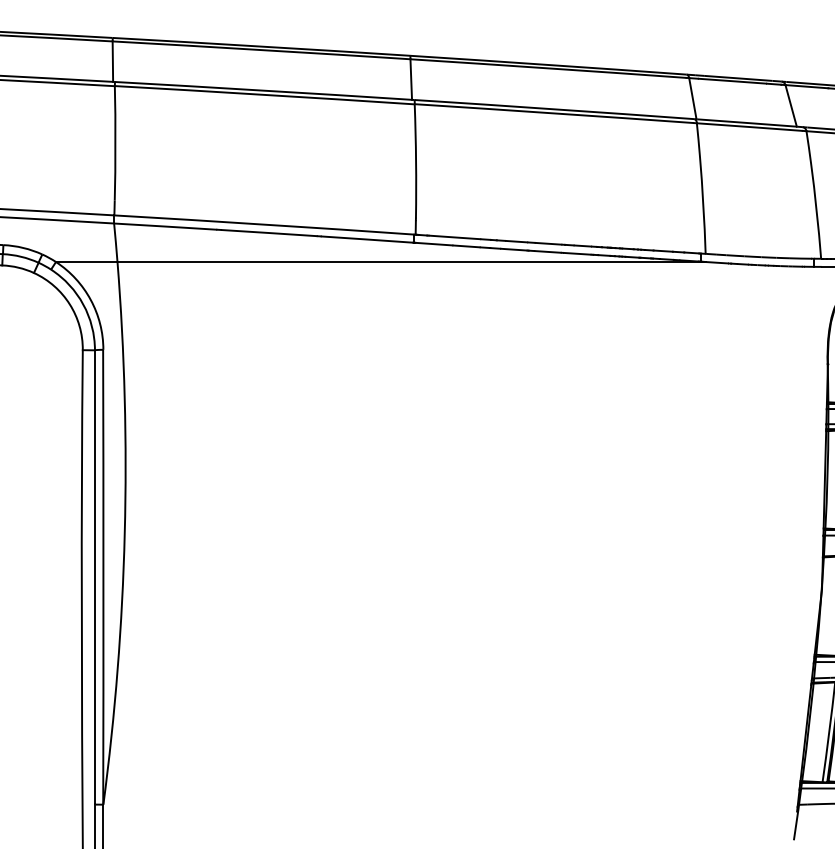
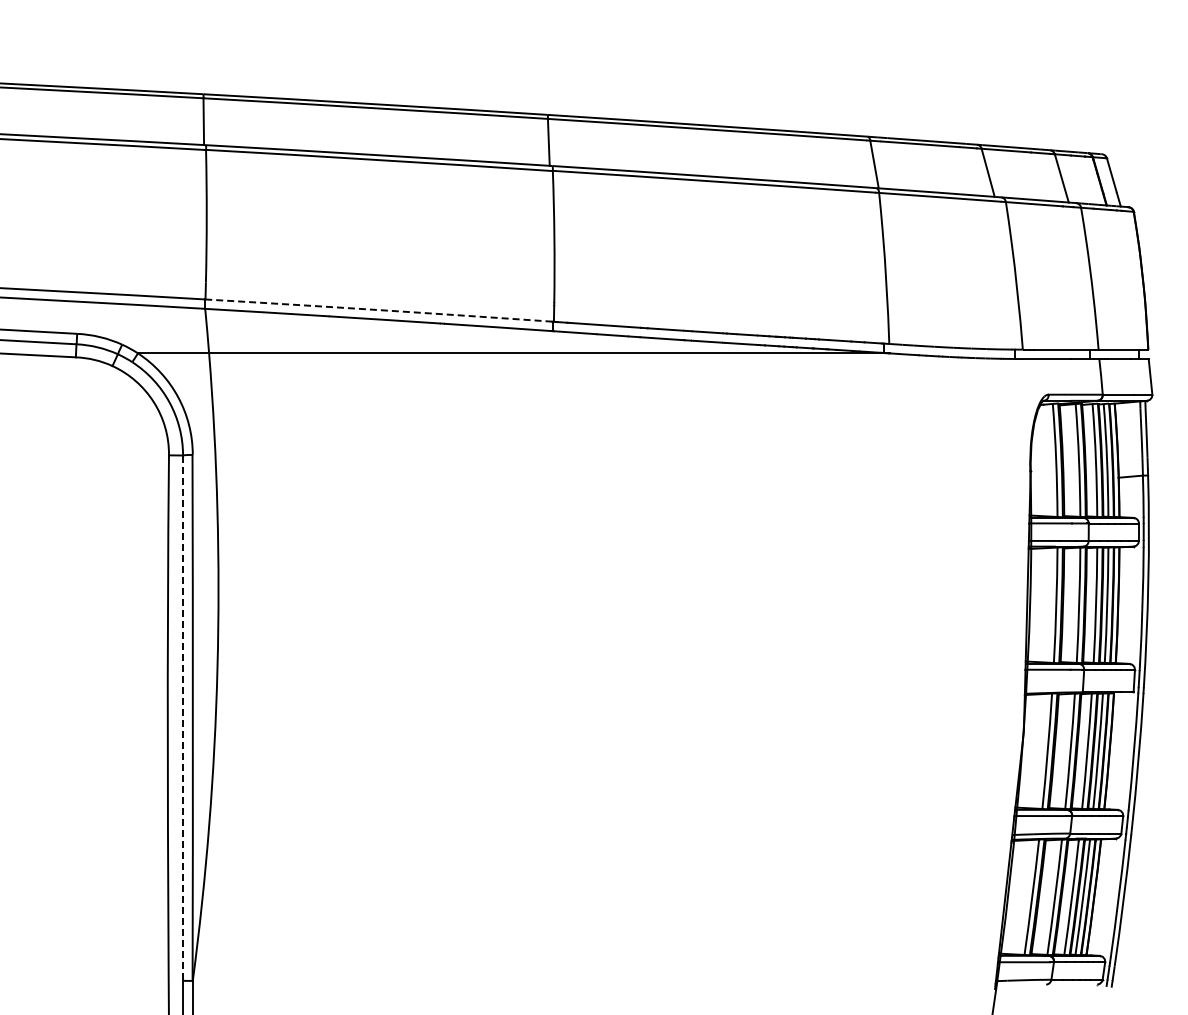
arc: (264, 224) -> (379, 310), solid -> dashed
line: (95, 577) -> (183, 718), solid -> dashed

